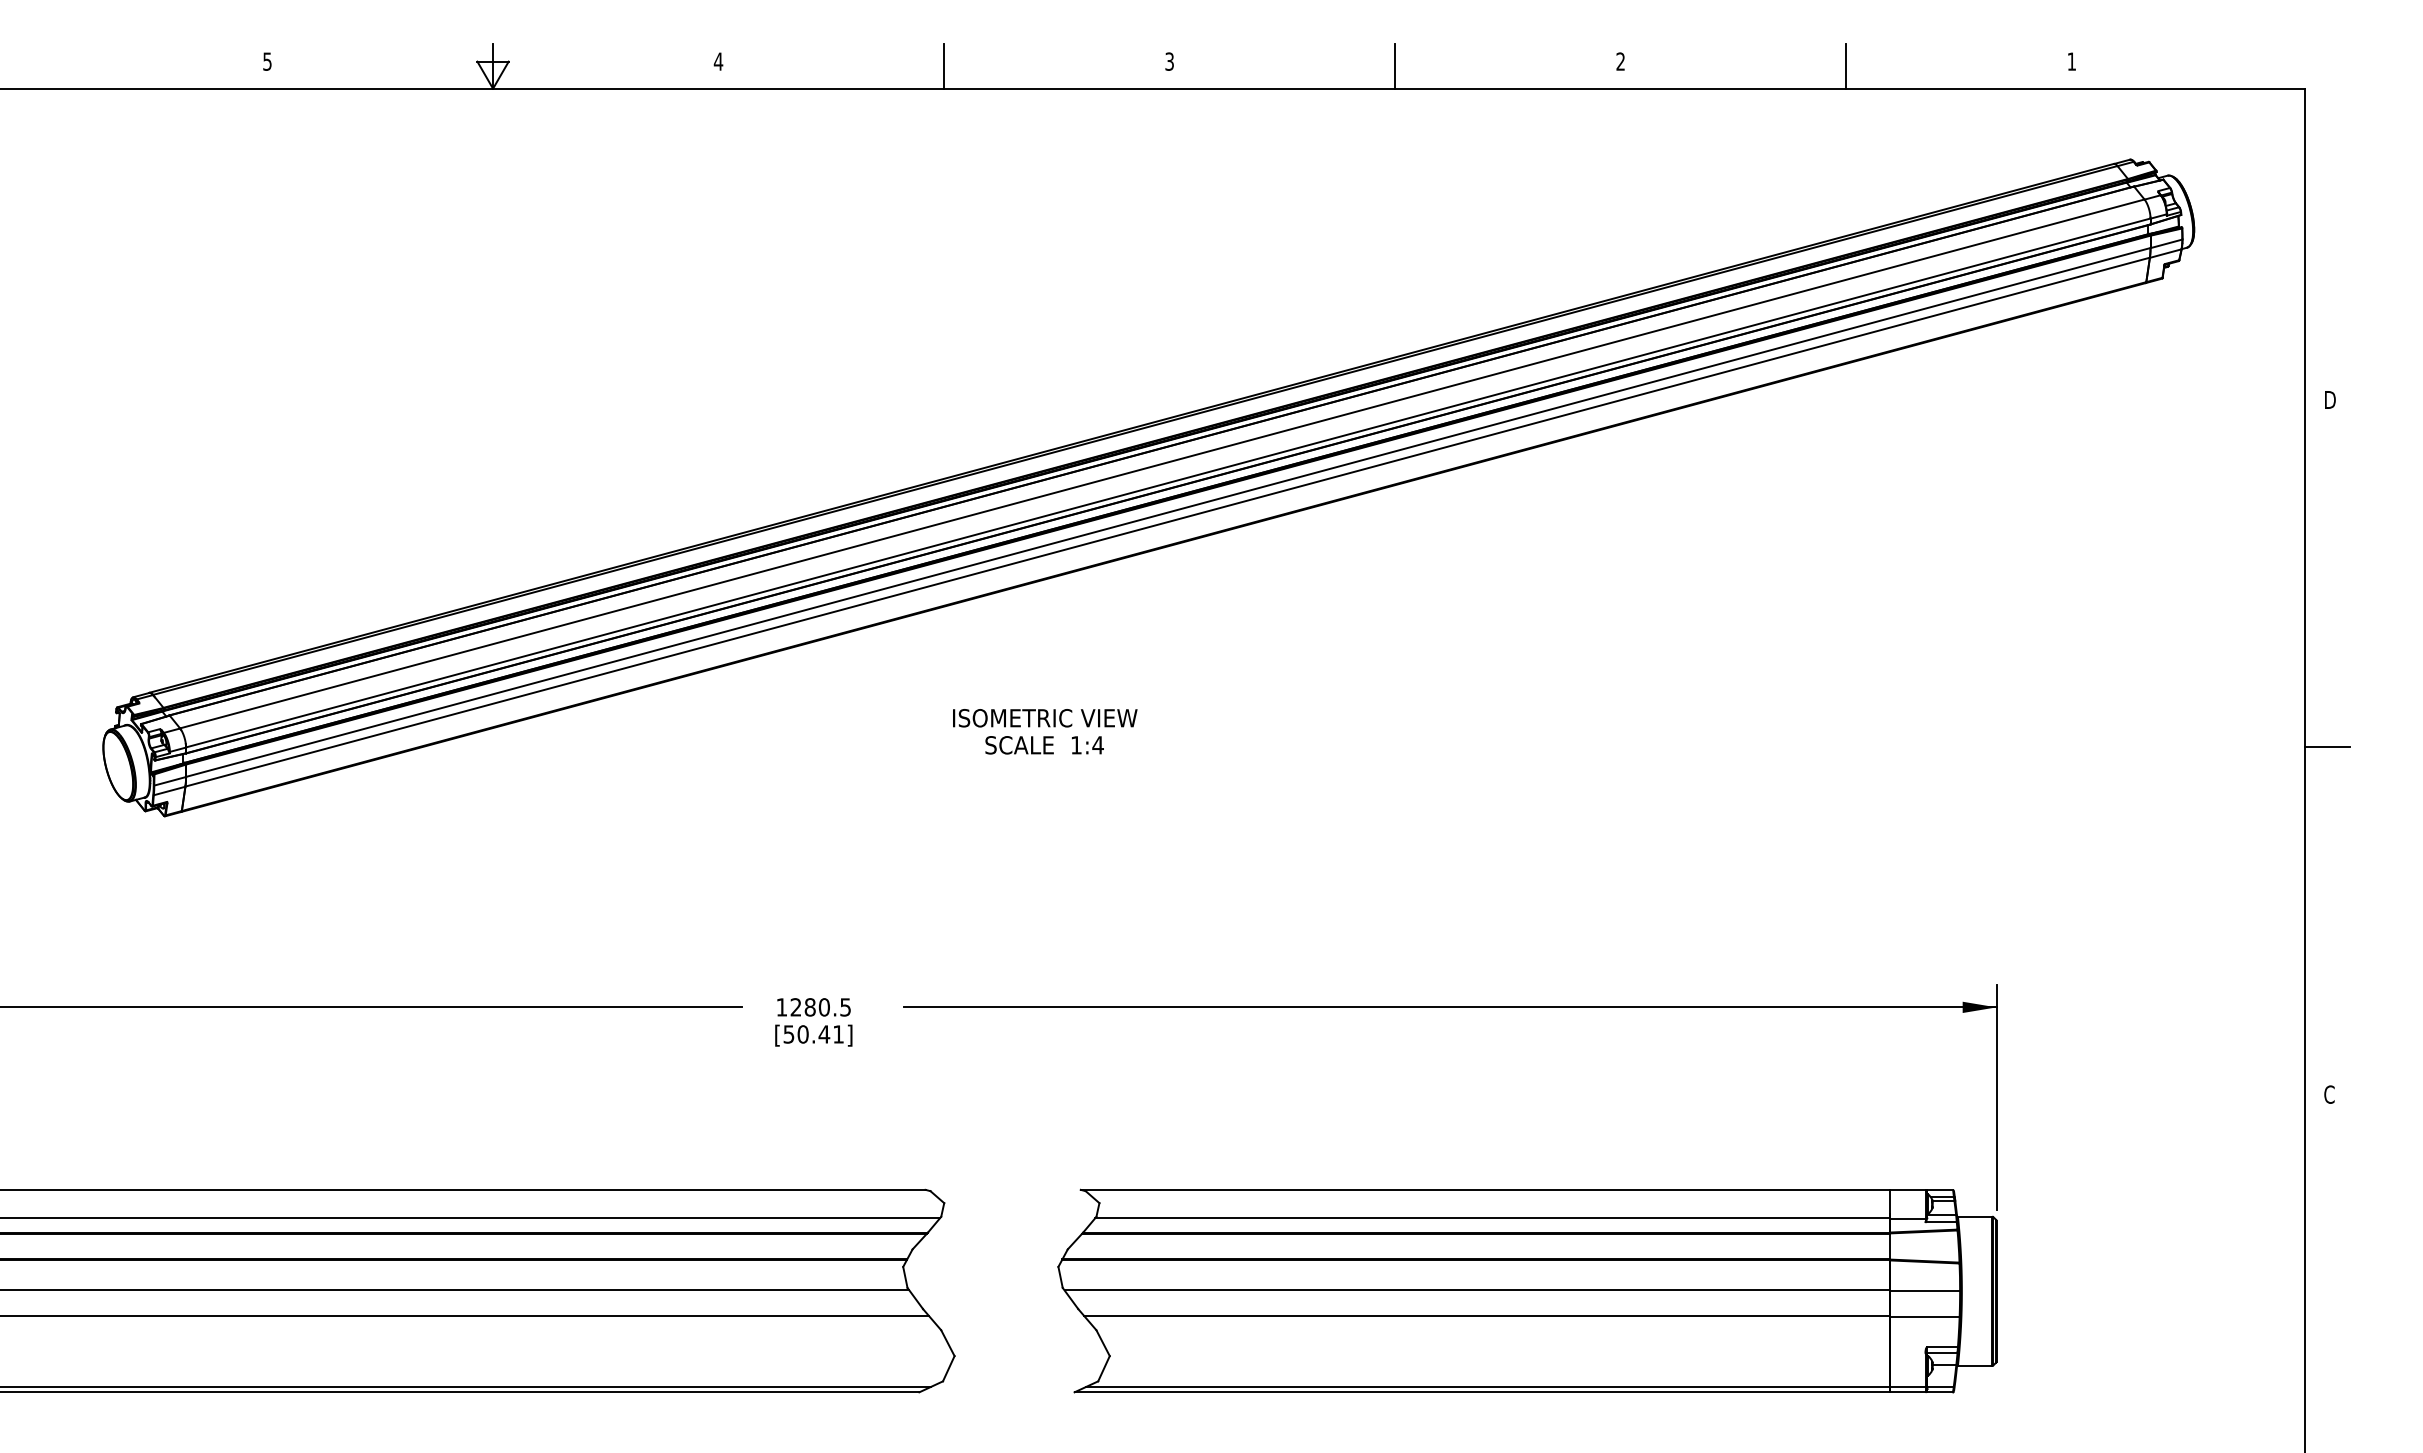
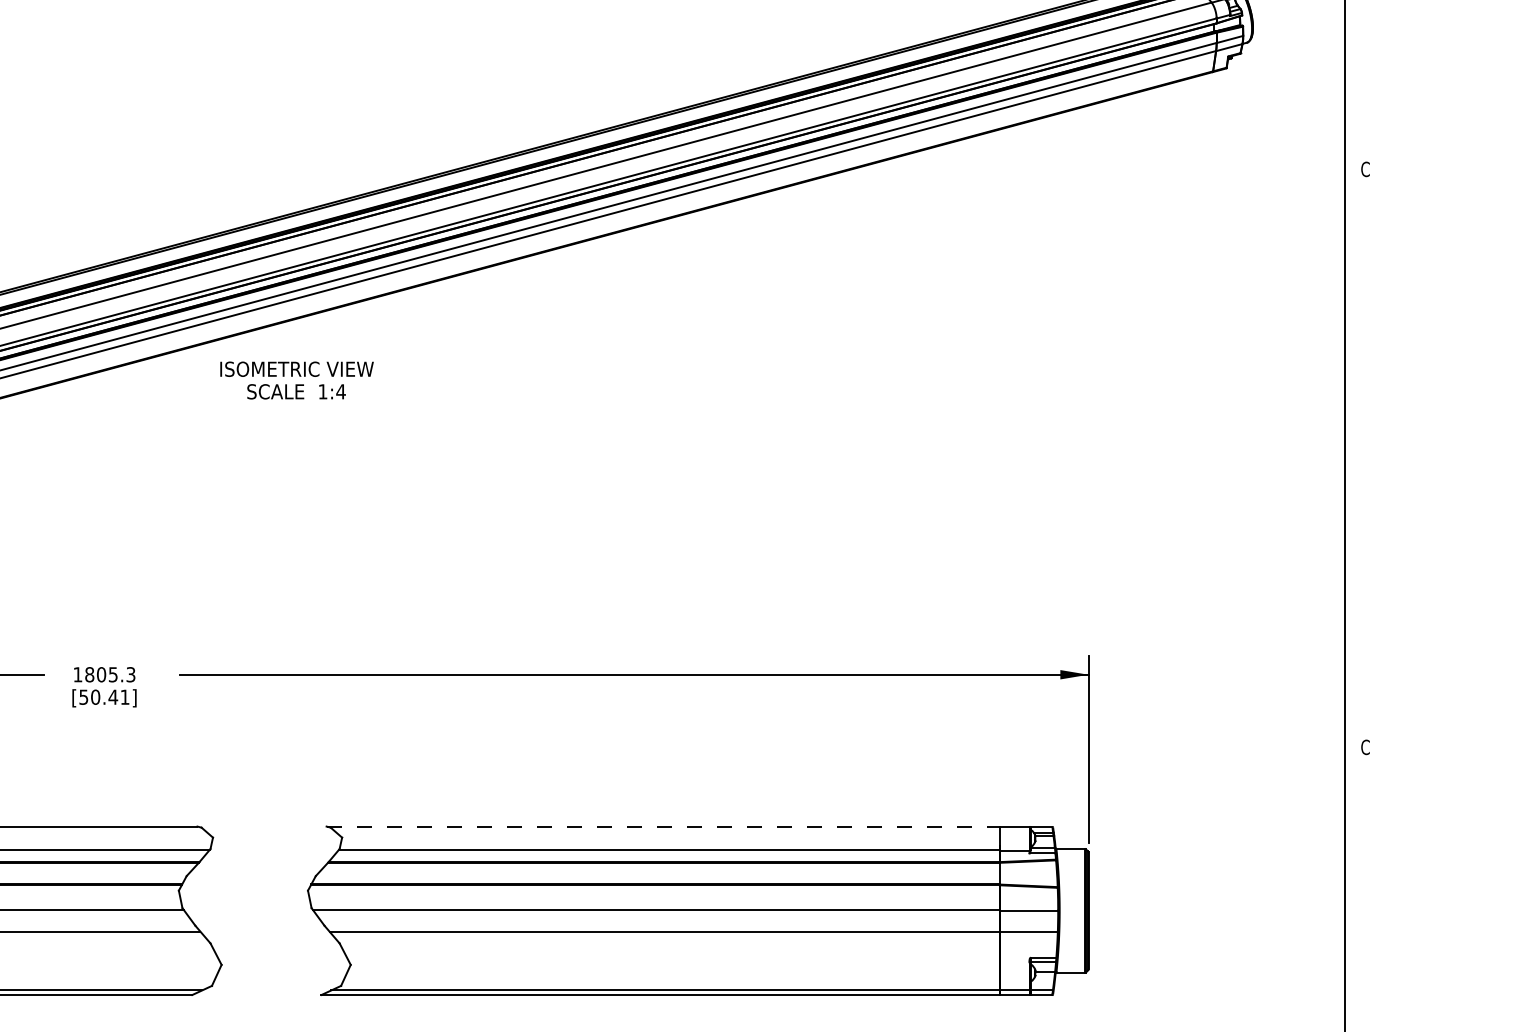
text: (2329, 399) -> (1365, 168), D -> C
text: (1045, 731) -> (297, 380), moved
line: (2327, 747) -> (1363, 458), removed
text: (820, 1007) -> (110, 674), 1280.5 -> 1805.3
line: (1485, 1189) -> (663, 826), solid -> dashed

